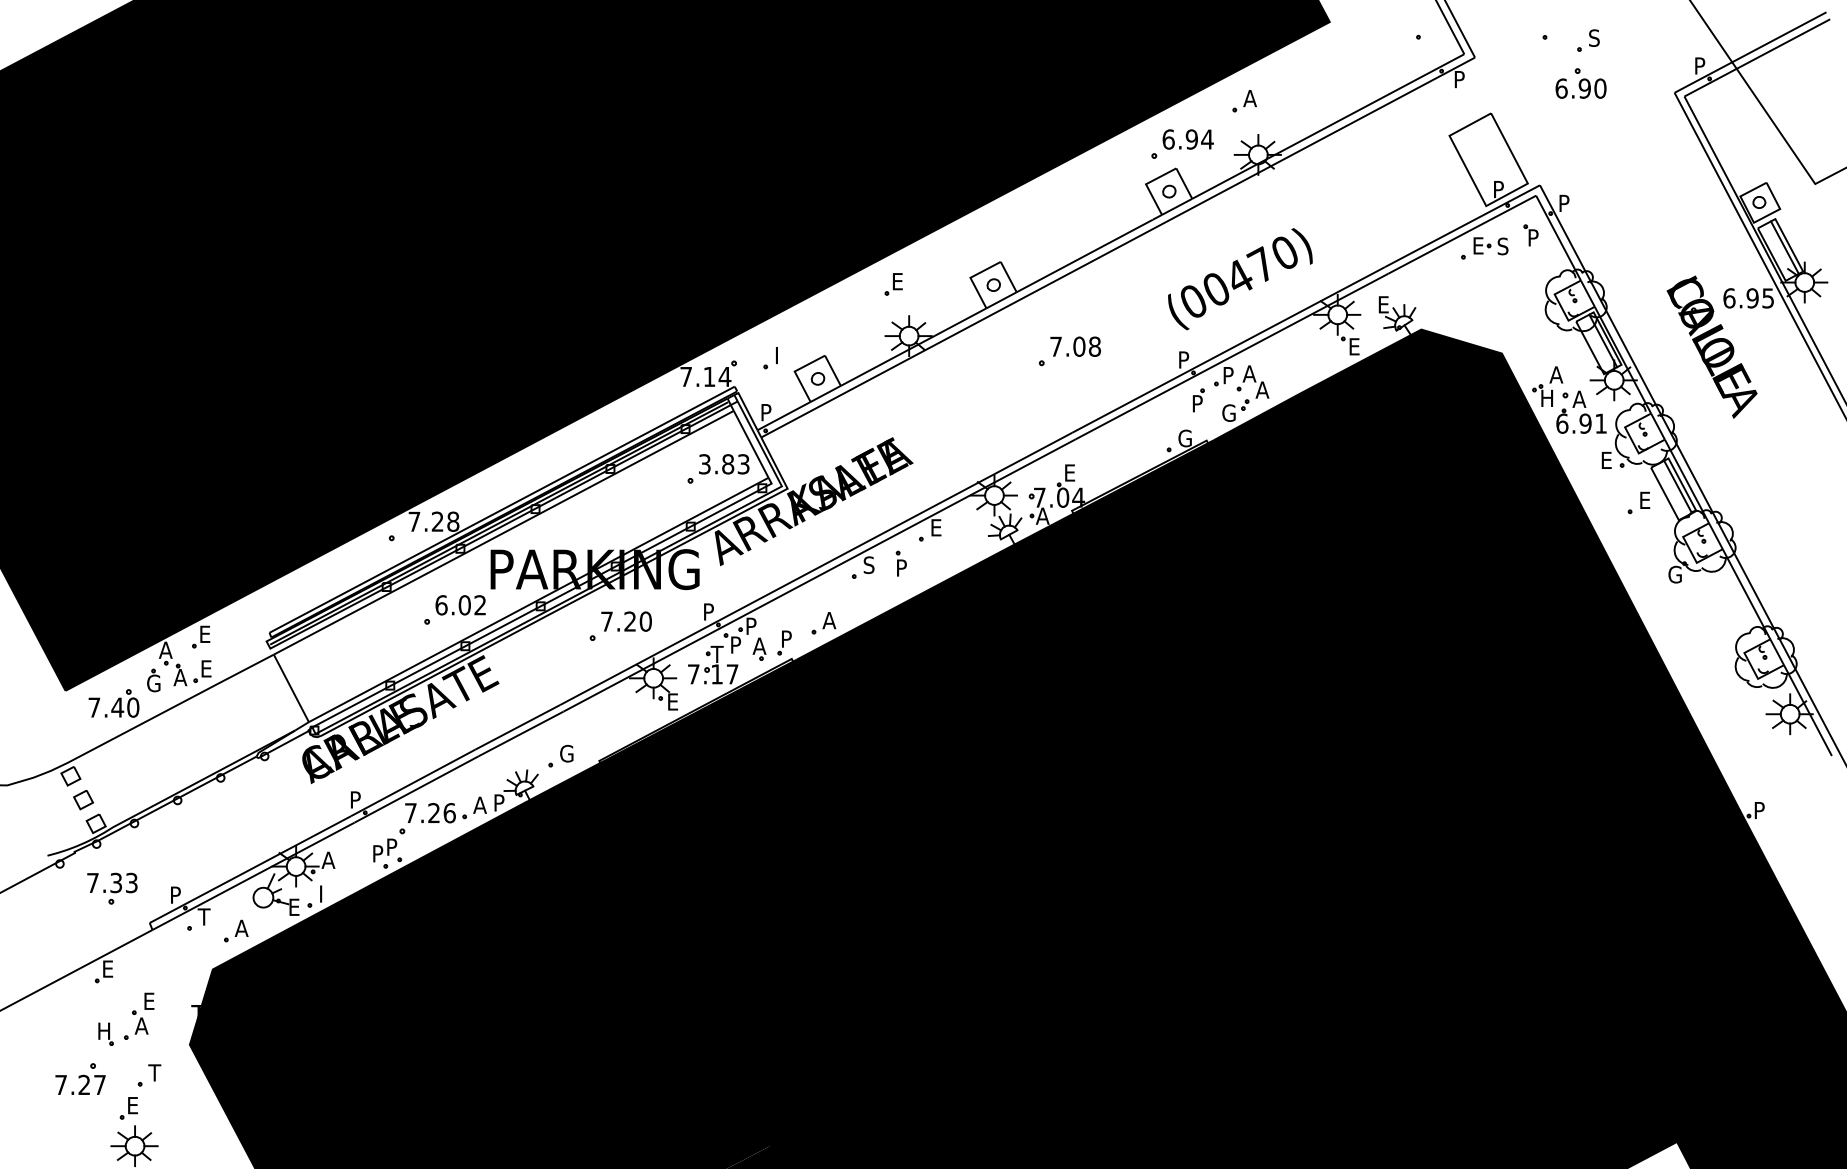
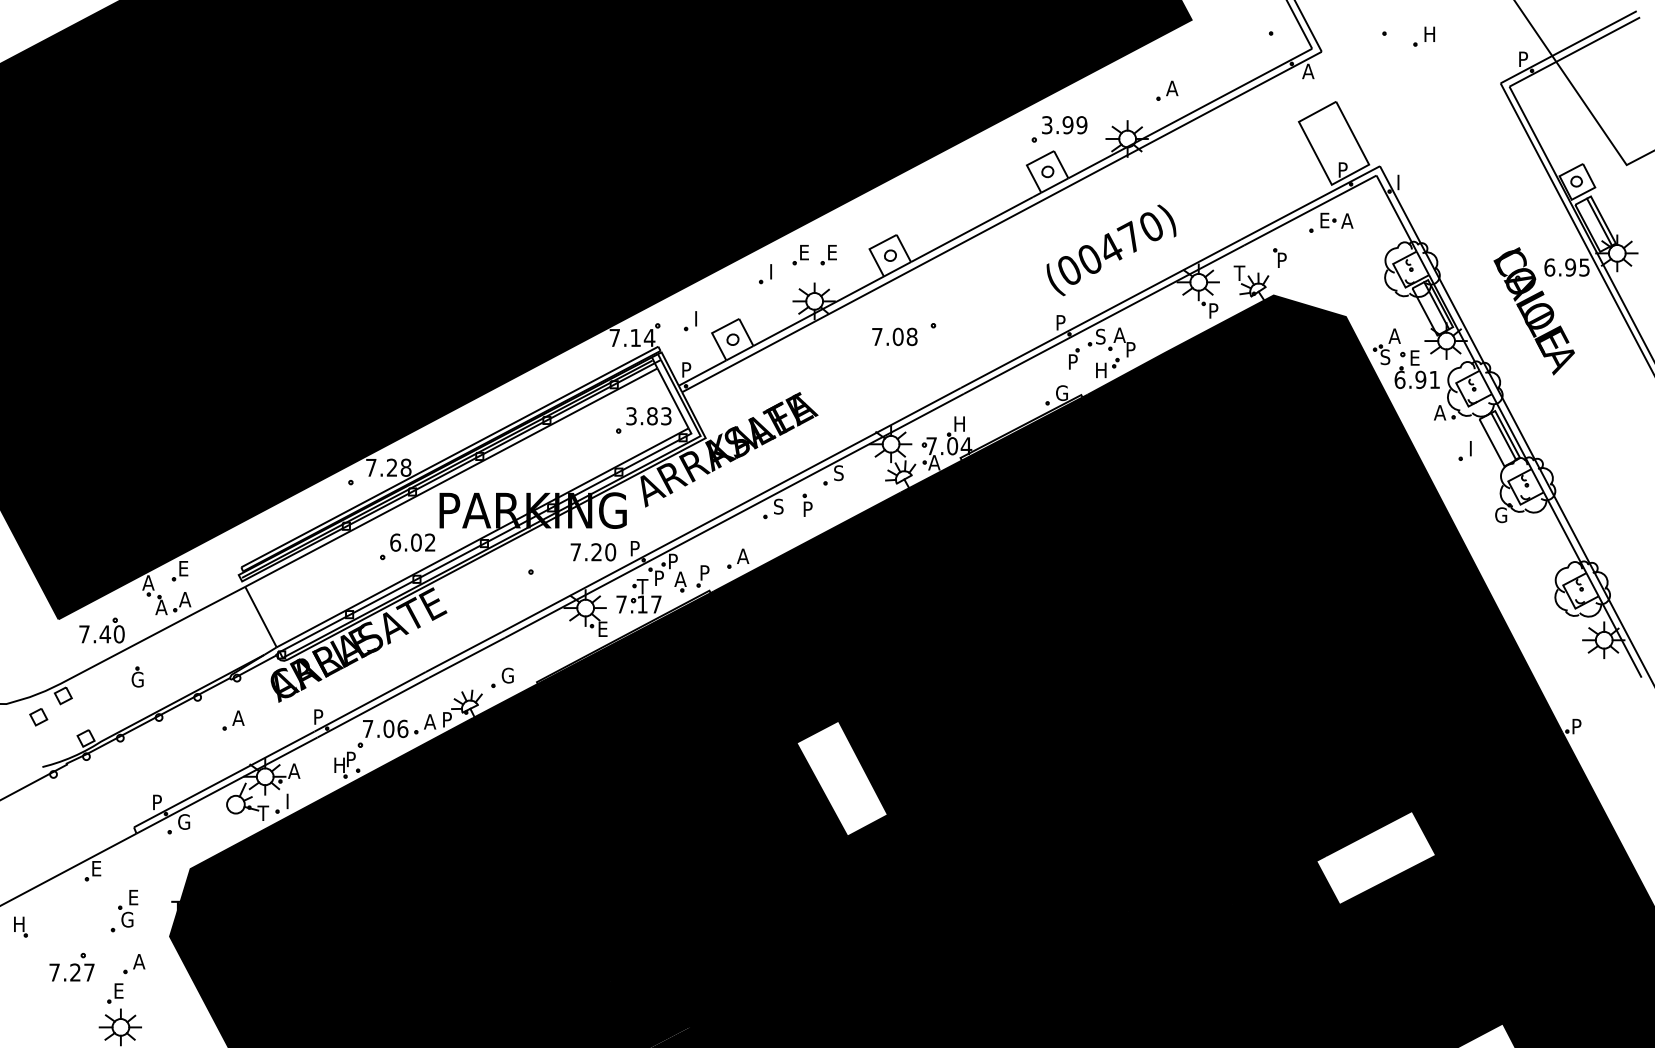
text: (1595, 38) -> (1429, 34), S -> H
text: (1460, 79) -> (1308, 71), P -> A
part: (1580, 82) -> (1416, 74), removed
part: (1244, 100) -> (1167, 90), moved
text: (1187, 139) -> (1064, 125), 6.94 -> 3.99
text: (1565, 198) -> (1402, 178), P -> I
part: (1530, 234) -> (1279, 257), moved
text: (1503, 245) -> (1347, 220), S -> A
part: (924, 284) -> (828, 255), added
text: (1383, 303) -> (1239, 272), E -> T
part: (854, 306) -> (765, 274), added
text: (1075, 346) -> (894, 336), moved
text: (1355, 346) -> (1214, 310), E -> P
text: (1228, 375) -> (1100, 336), P -> S
text: (1262, 389) -> (1131, 349), A -> P
text: (1546, 398) -> (1385, 357), H -> S
text: (1579, 398) -> (1415, 357), A -> E
text: (1229, 413) -> (1101, 370), G -> H
text: (1606, 460) -> (1439, 412), E -> A
text: (1071, 472) -> (960, 423), E -> H
text: (1645, 500) -> (1474, 448), E -> I
text: (935, 528) -> (838, 473), E -> S
text: (626, 621) -> (593, 552), moved
text: (207, 668) -> (185, 599), E -> A
part: (153, 679) -> (137, 676), moved
part: (83, 800) -> (38, 717), moved
text: (433, 812) -> (388, 728), 7.26 -> 7.06
text: (380, 852) -> (340, 764), P -> H
fill: (940, 868) -> (842, 778), removed
part: (112, 888) -> (100, 796), removed
text: (294, 906) -> (263, 812), E -> T
text: (204, 916) -> (183, 821), T -> G
part: (236, 930) -> (233, 720), moved
fill: (1536, 956) -> (1376, 857), removed
text: (141, 1025) -> (126, 919), A -> G
part: (105, 1033) -> (20, 926), moved
text: (154, 1072) -> (138, 961), T -> A

